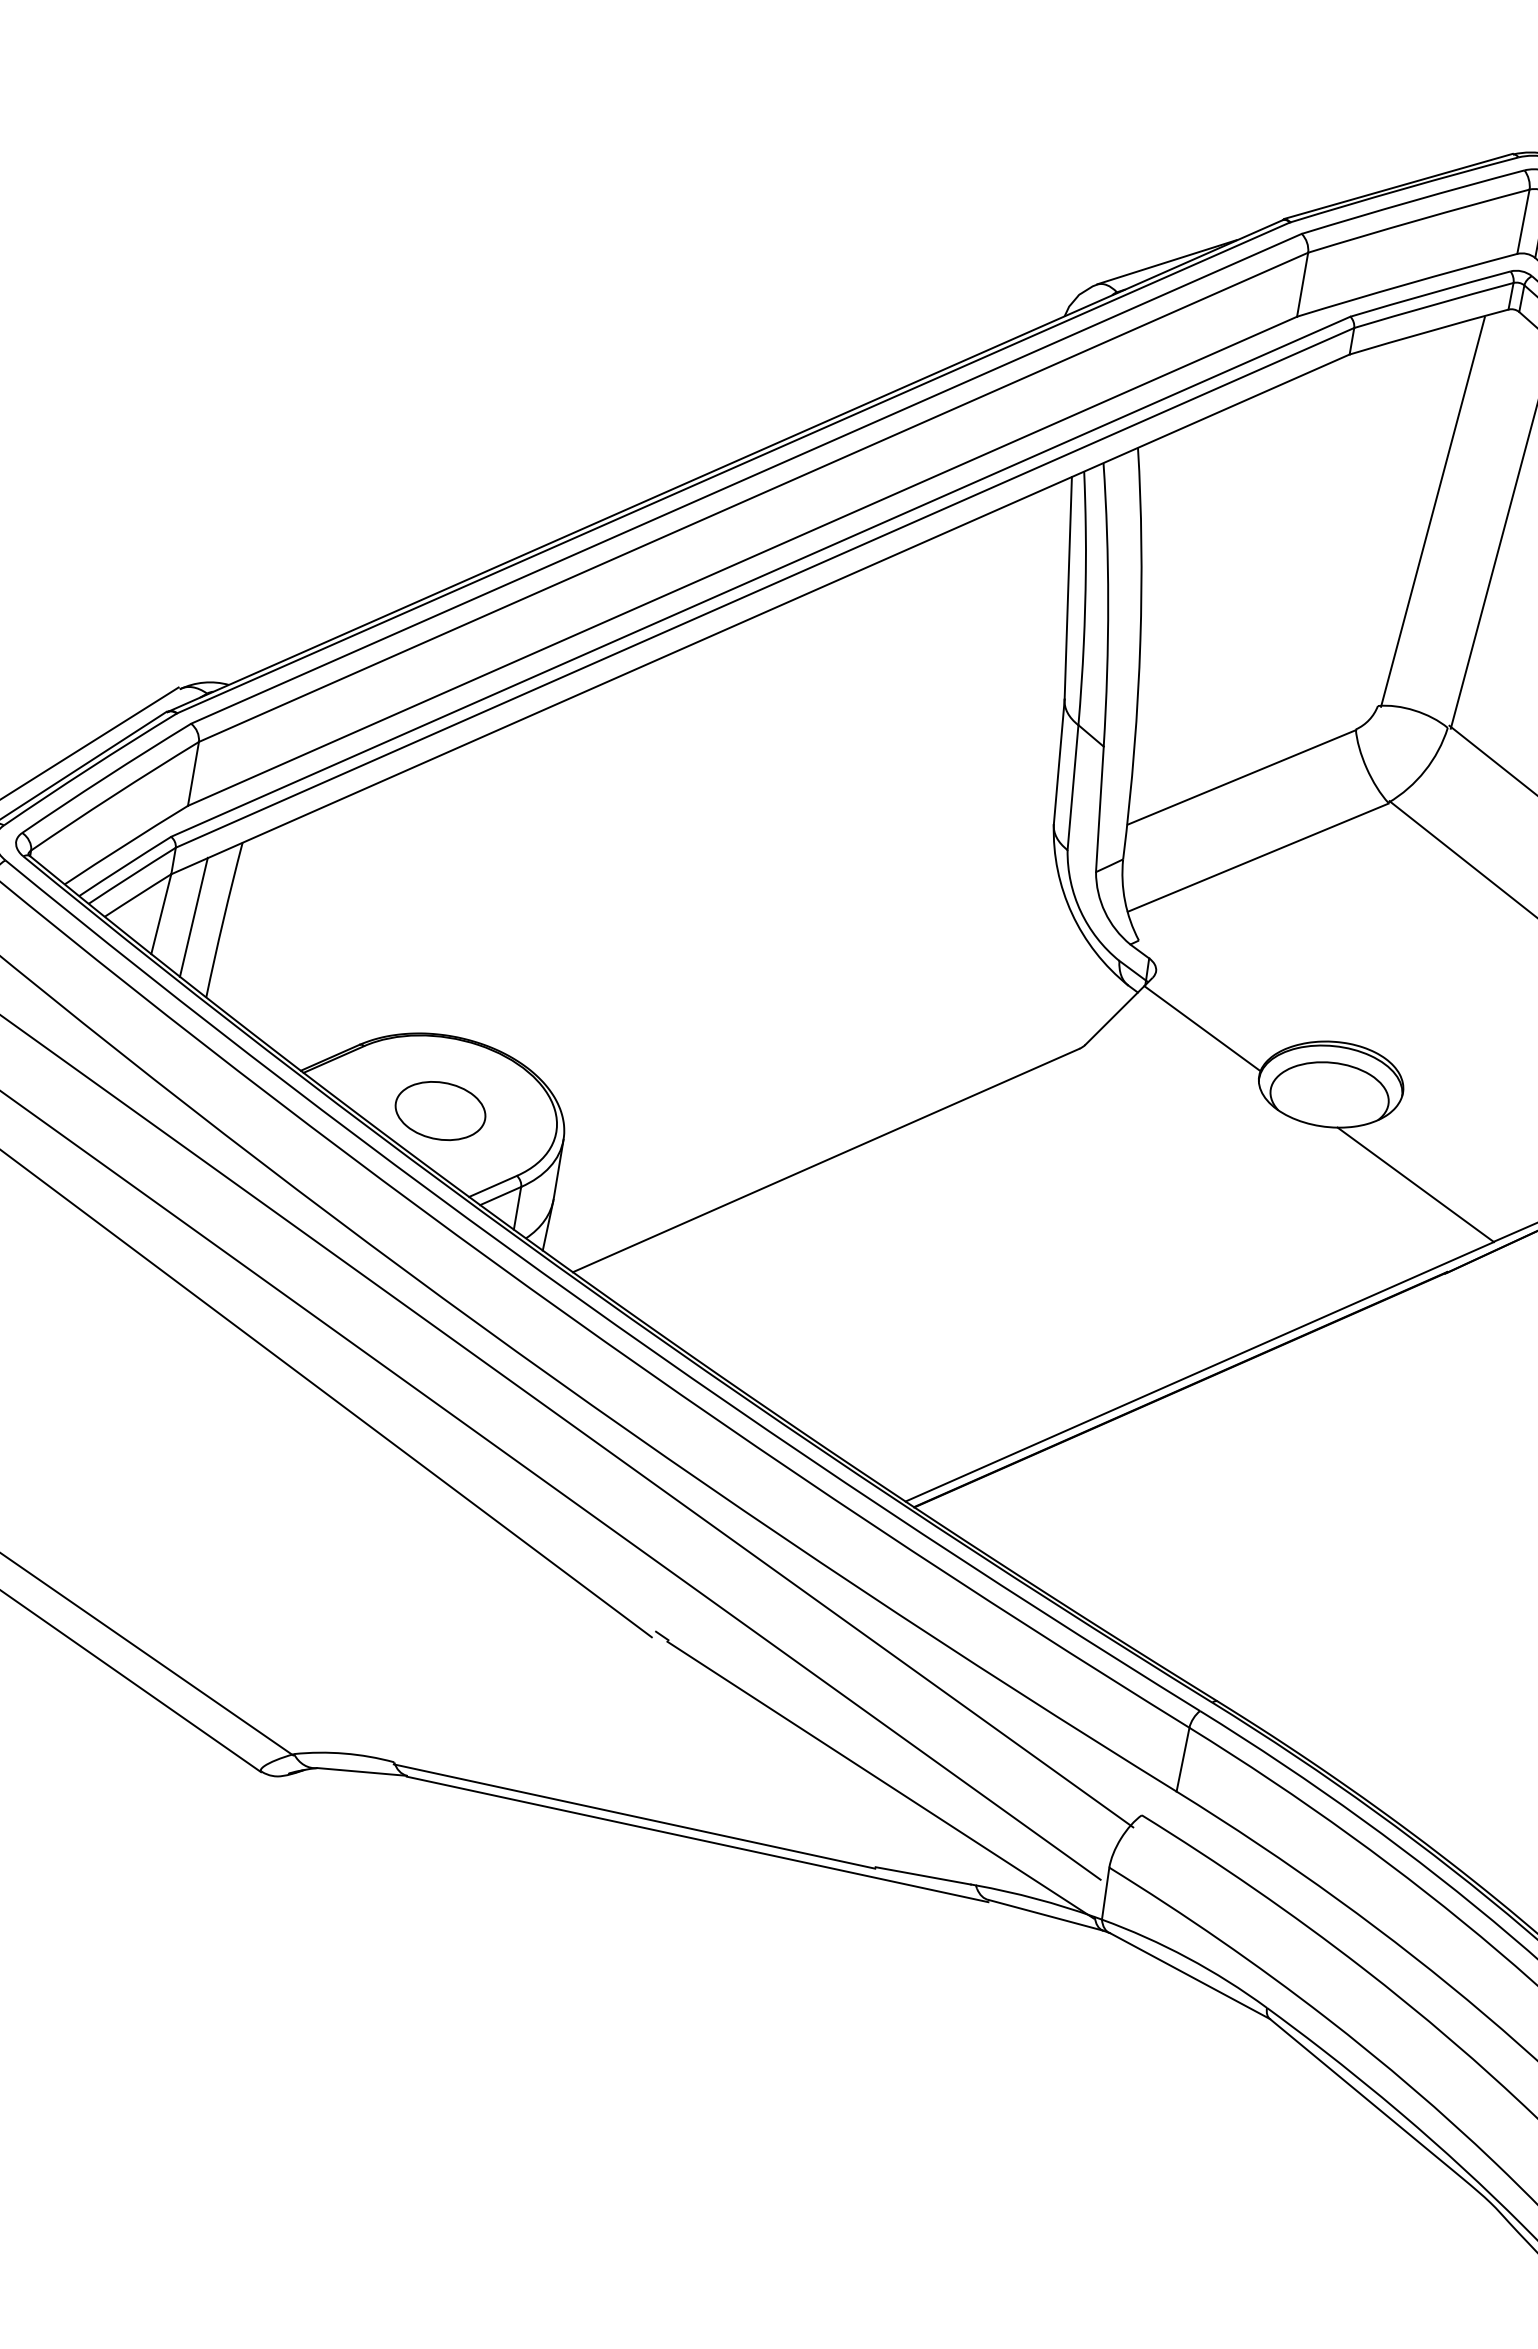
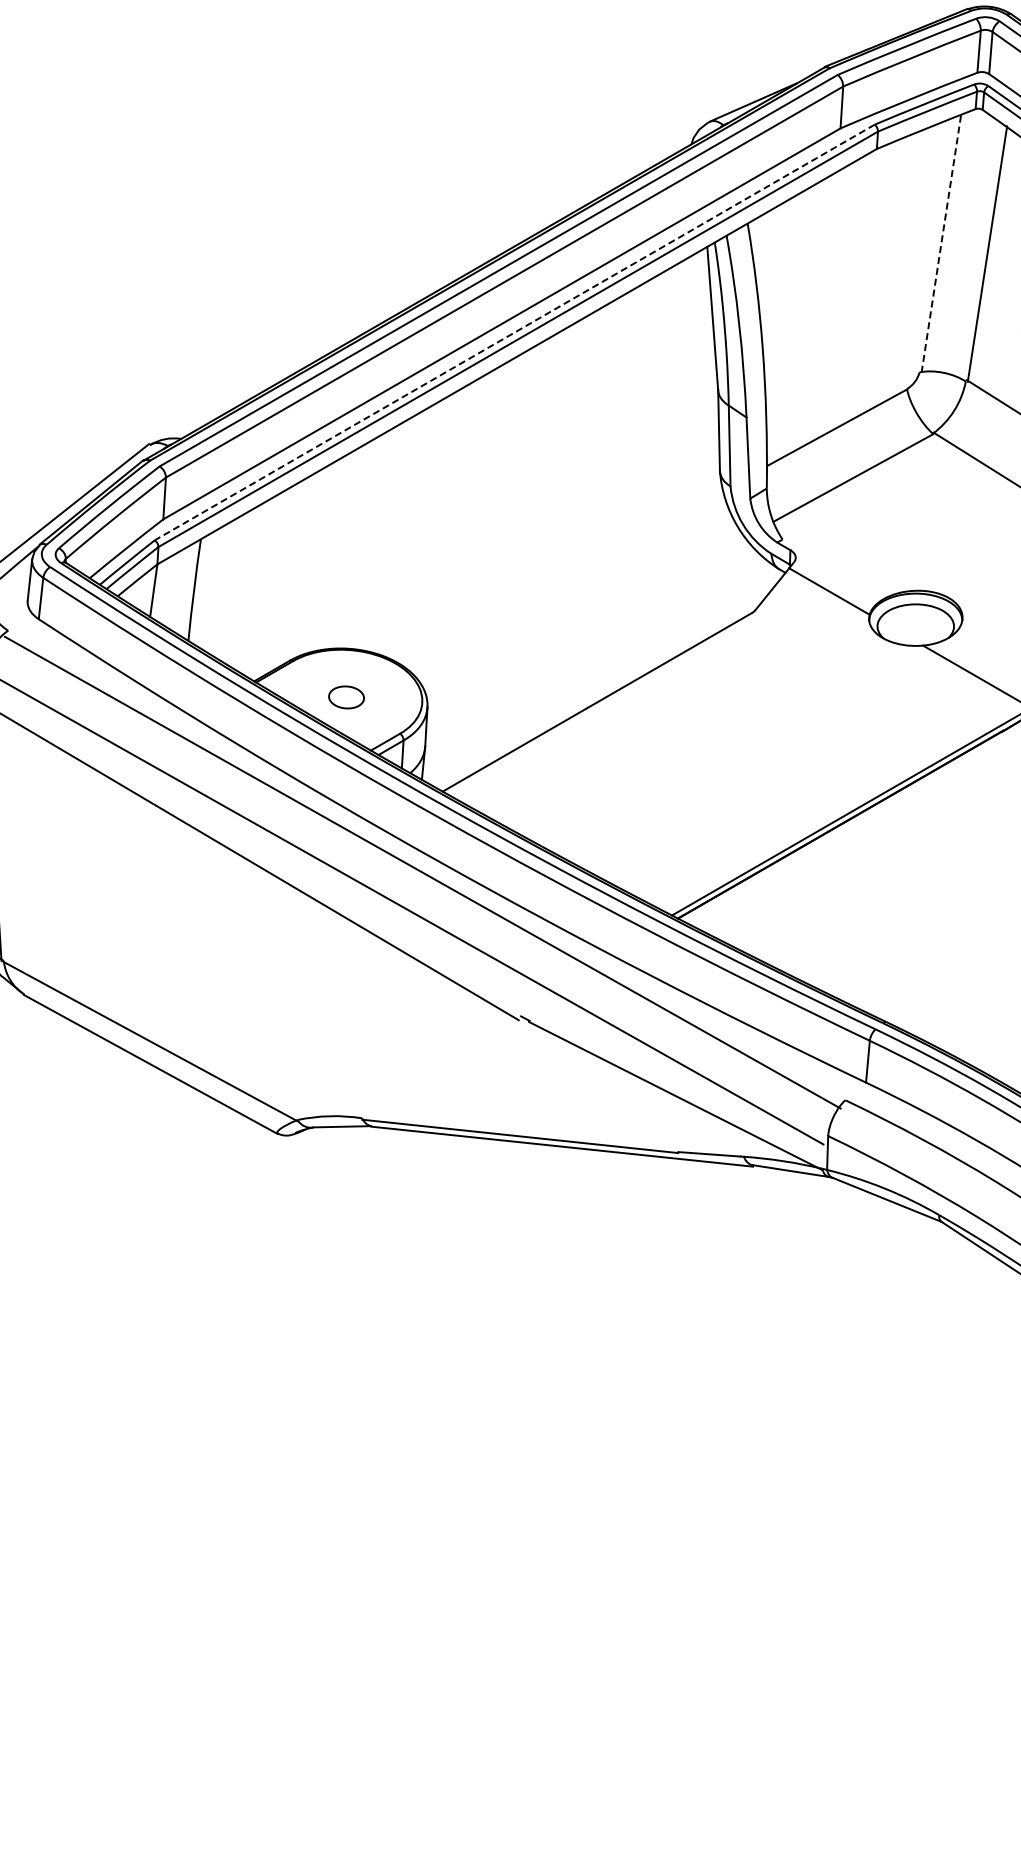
line: (1433, 512) -> (941, 244), solid -> dashed
line: (760, 576) -> (514, 332), solid -> dashed
line: (193, 917) -> (174, 590), removed
part: (440, 1111) -> (346, 697), size x0.6

